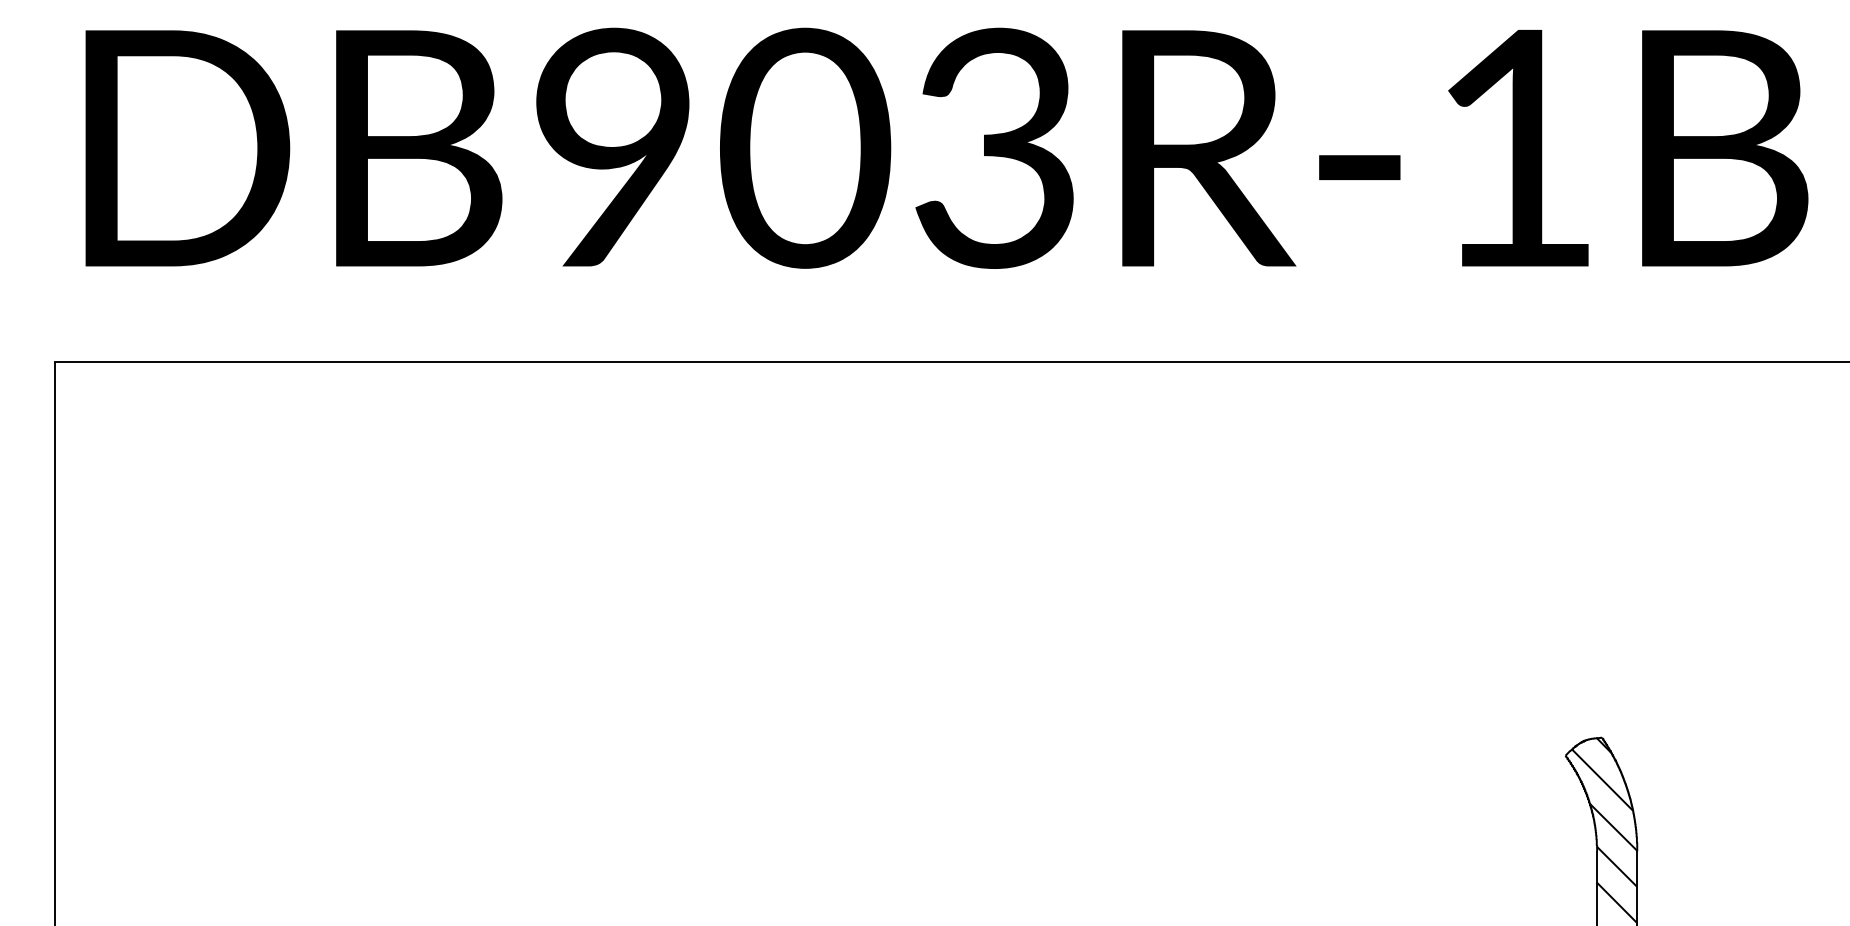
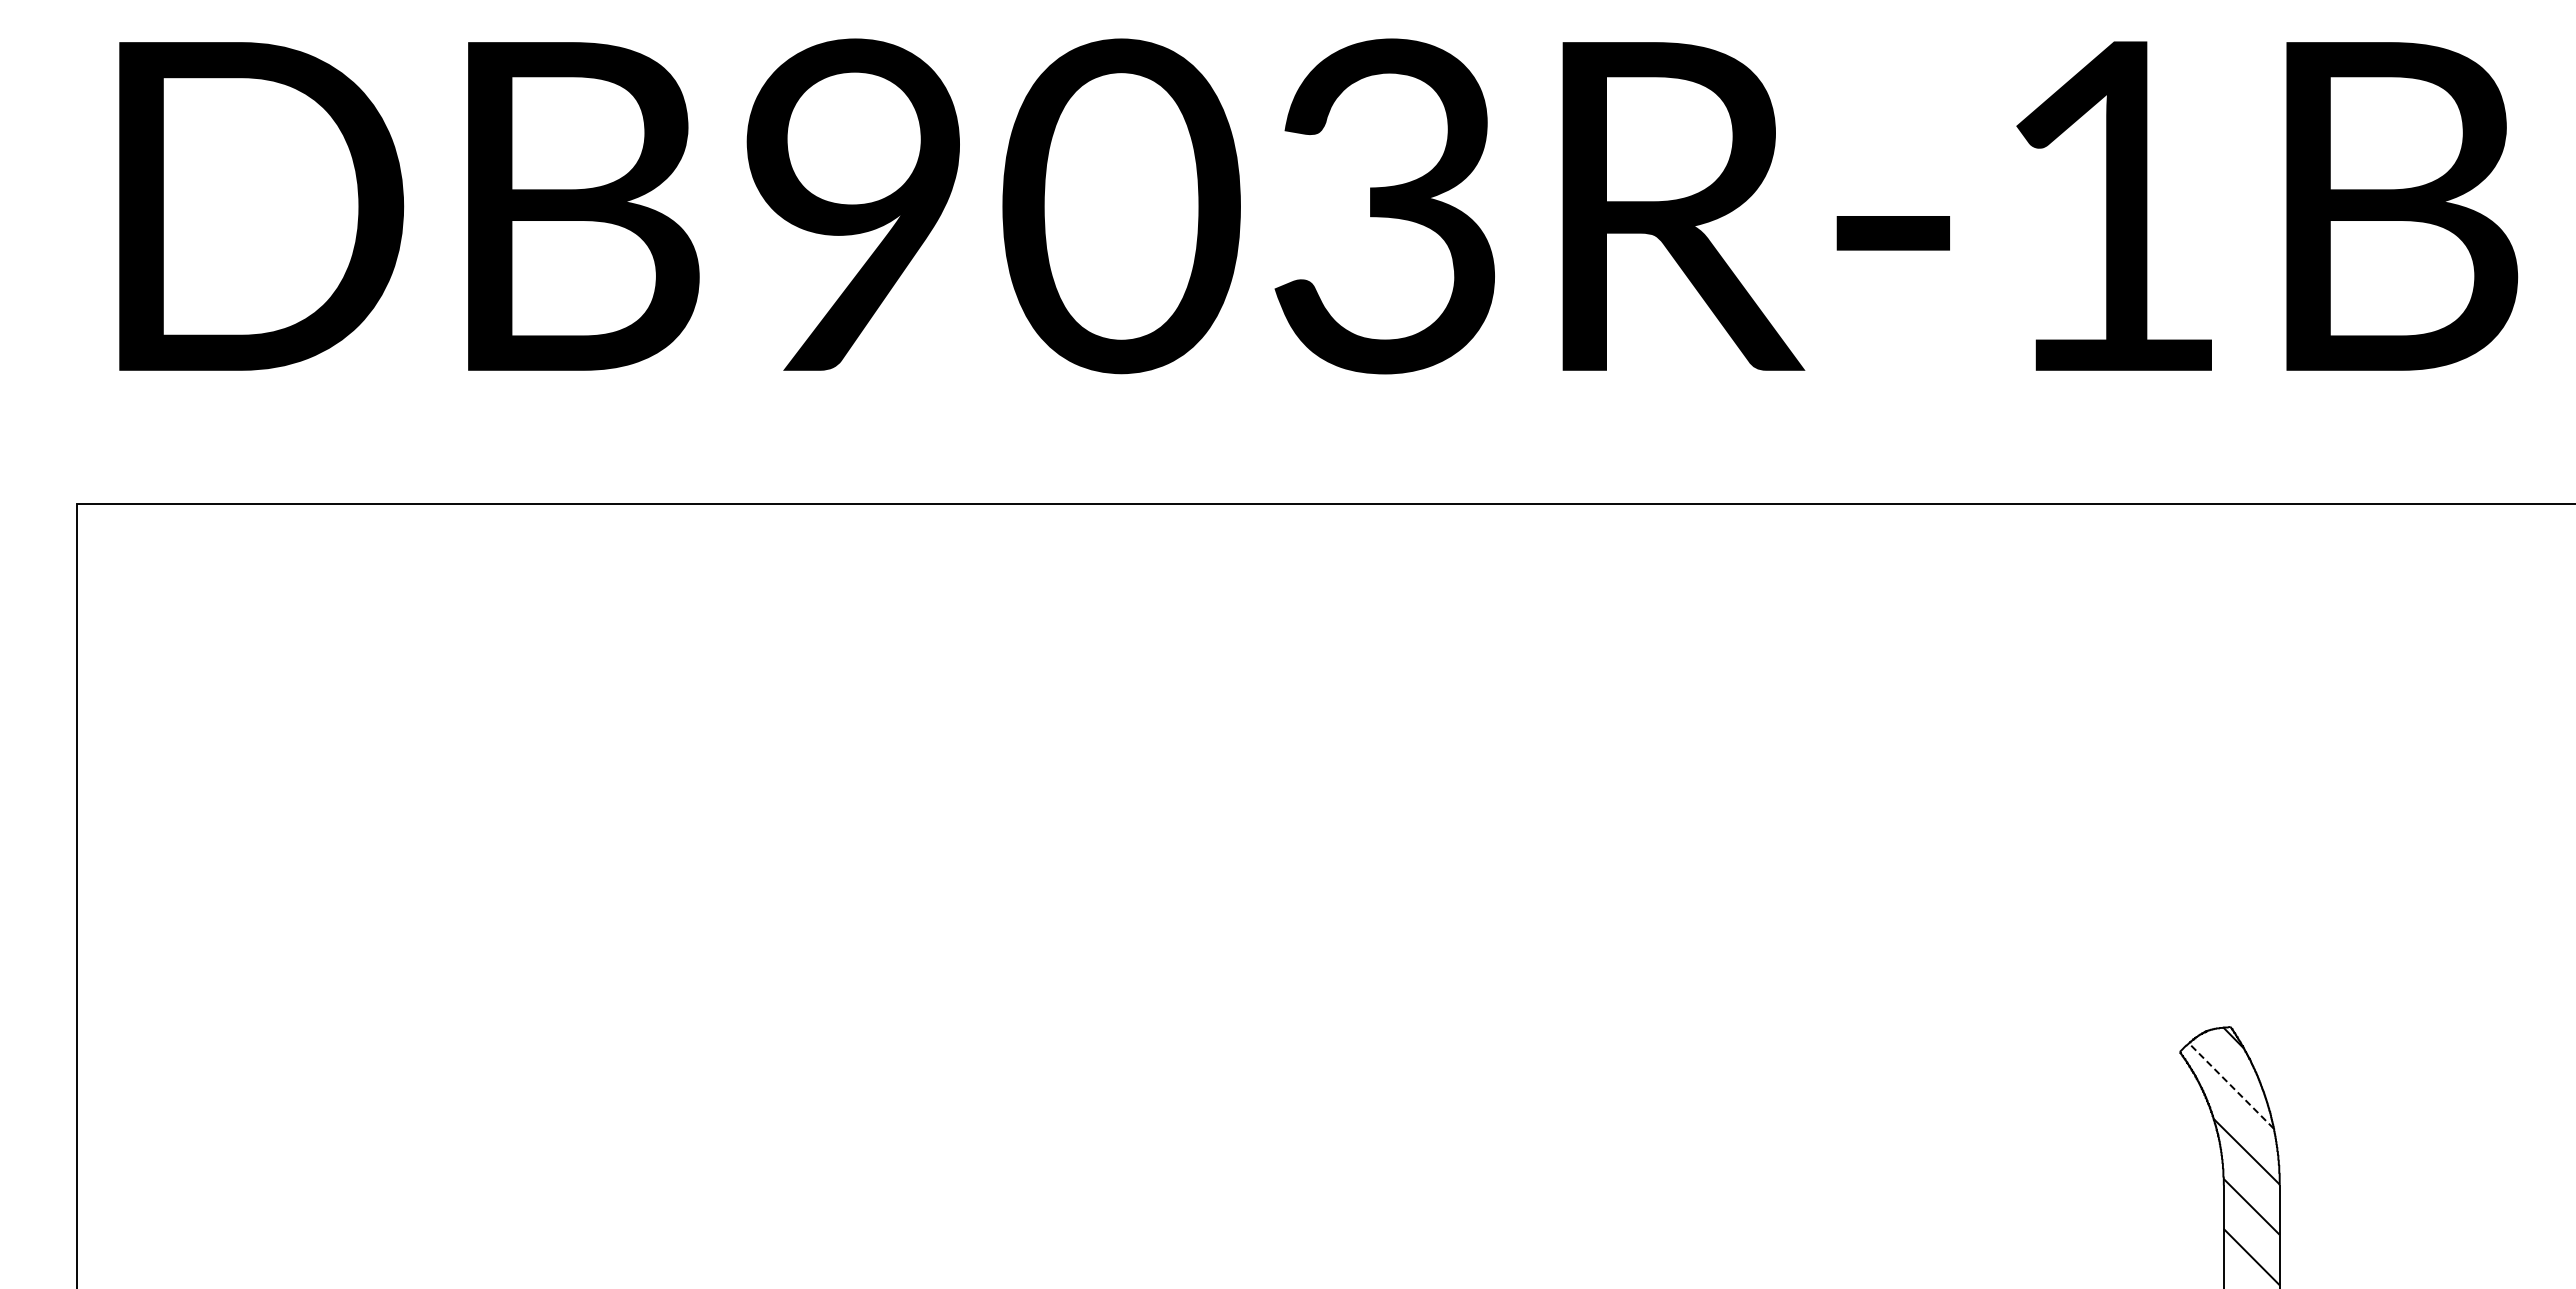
line: (1602, 779) -> (2231, 1085), solid -> dashed

